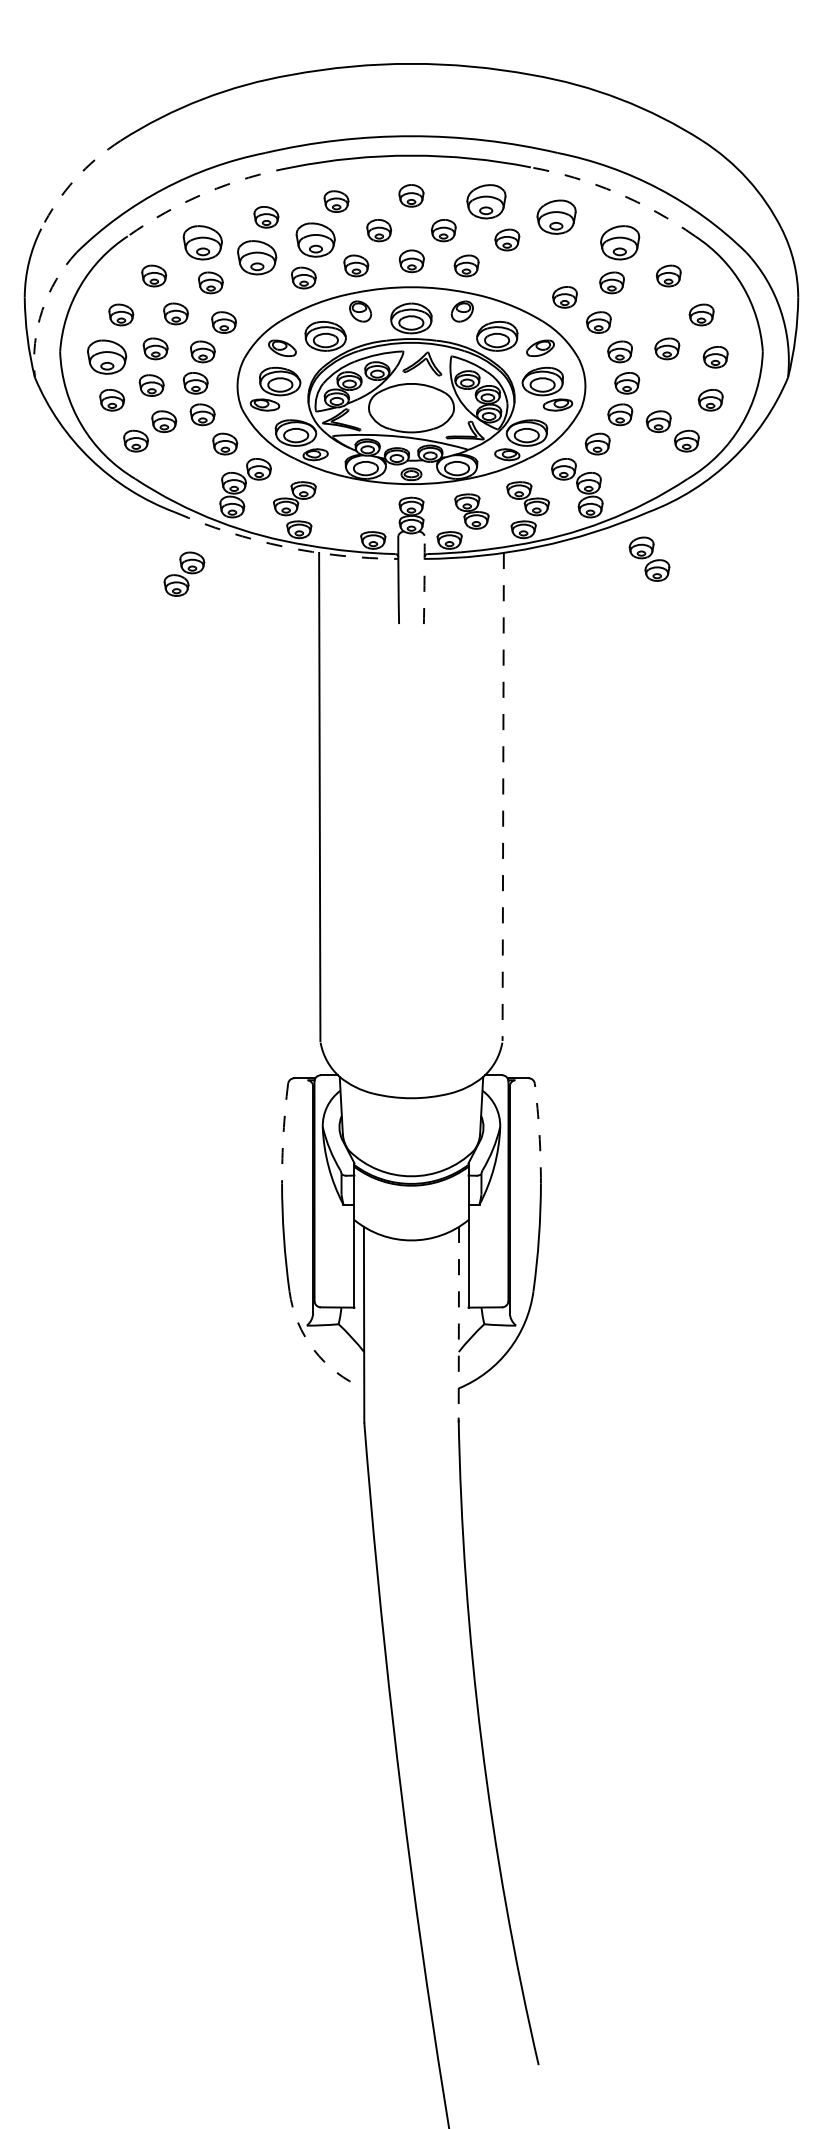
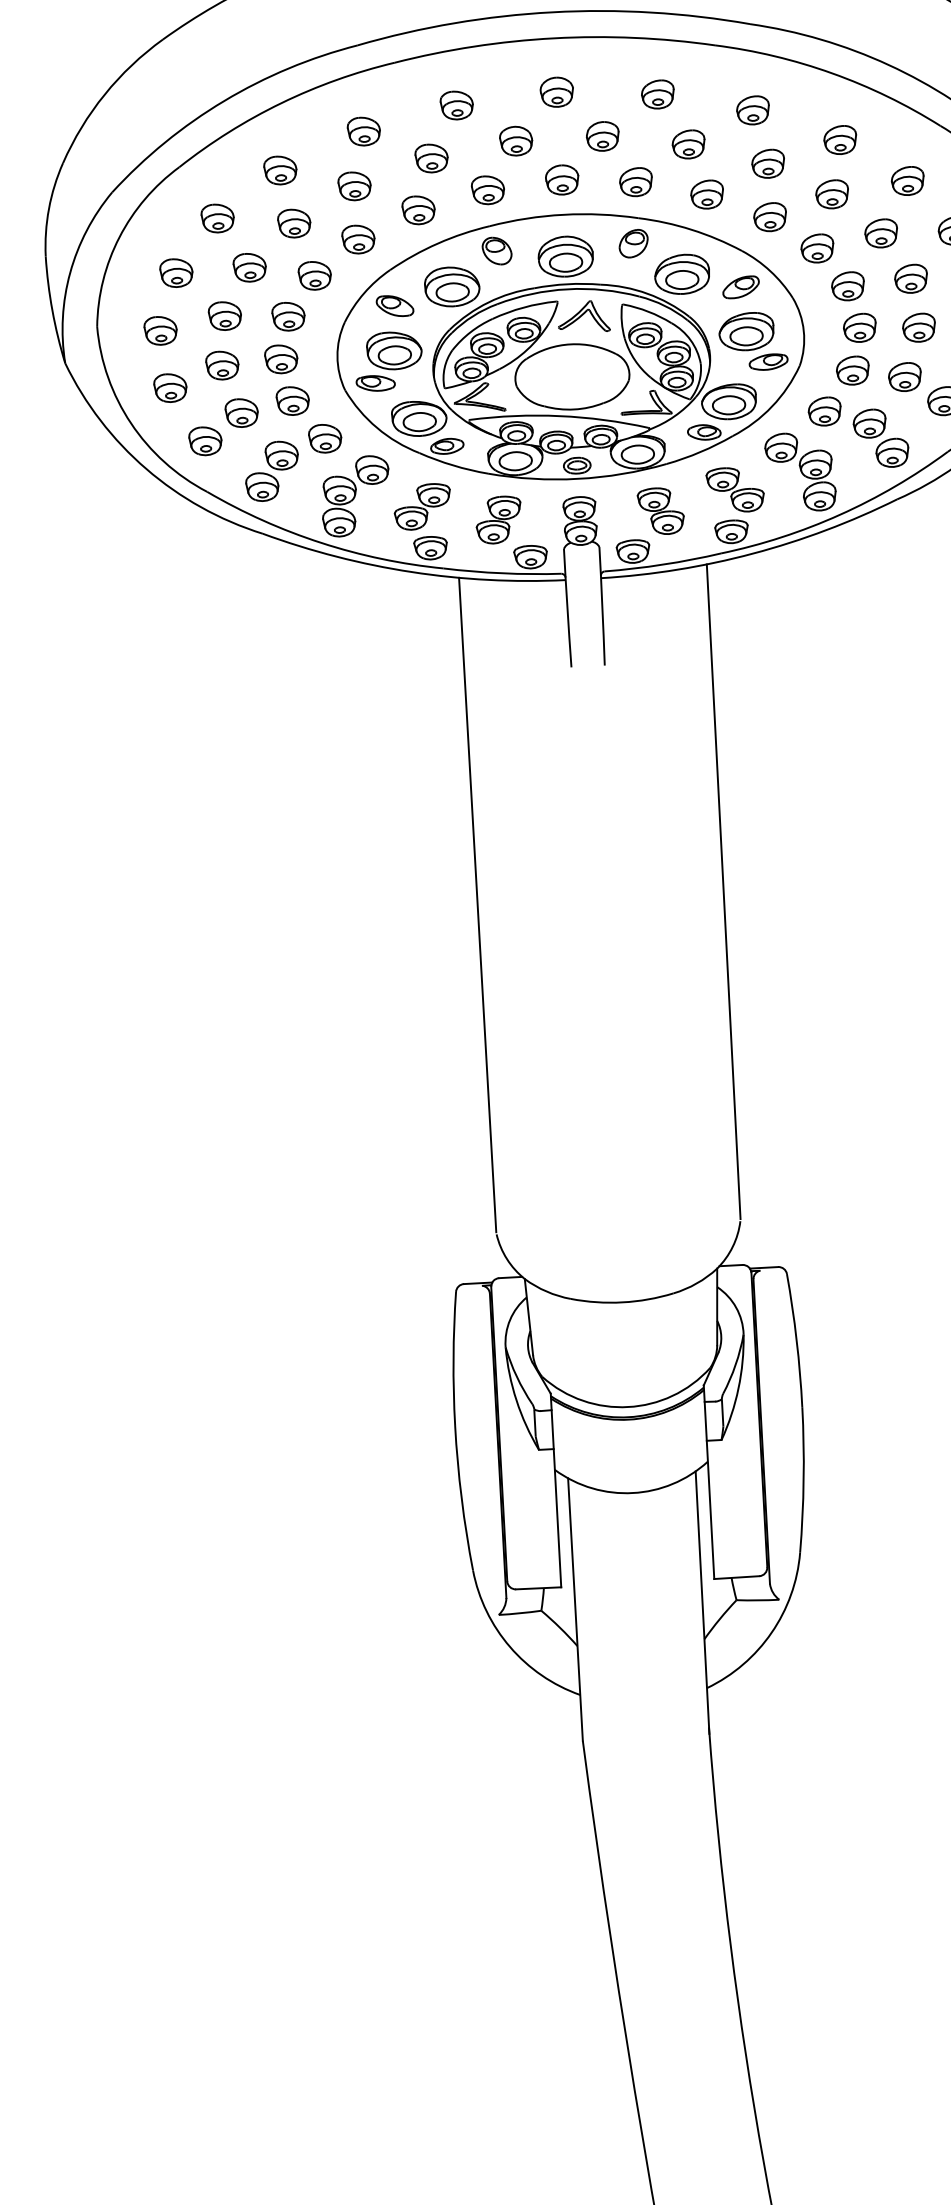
arc: (75, 179) -> (105, 94), dashed -> solid
arc: (206, 192) -> (281, 102), dashed -> solid
arc: (616, 192) -> (831, 72), dashed -> solid
part: (486, 201) -> (658, 94), size x0.62
part: (556, 217) -> (753, 110), size x0.62
part: (315, 239) -> (431, 157), size x0.62
part: (202, 242) -> (280, 169), size x0.62
part: (620, 242) -> (840, 139), size x0.62
part: (257, 257) -> (354, 186), size x0.62
part: (565, 257) -> (768, 163), added
part: (518, 277) -> (706, 193), added
part: (257, 297) -> (357, 239), added
arc: (42, 310) -> (70, 272), dashed -> solid
part: (646, 313) -> (880, 232), added
part: (107, 357) -> (161, 331), size x0.62
part: (671, 385) -> (919, 327), added
part: (350, 511) -> (498, 519), added
arc: (284, 546) -> (412, 571), dashed -> solid
part: (649, 558) -> (881, 437), moved
part: (184, 573) -> (272, 470), moved
arc: (424, 579) -> (602, 605), dashed -> solid
line: (503, 797) -> (724, 892), dashed -> solid
arc: (283, 1133) -> (453, 1358), dashed -> solid
arc: (539, 1133) -> (796, 1340), dashed -> solid
line: (458, 1324) -> (702, 1602), dashed -> solid
arc: (313, 1349) -> (509, 1646), dashed -> solid

